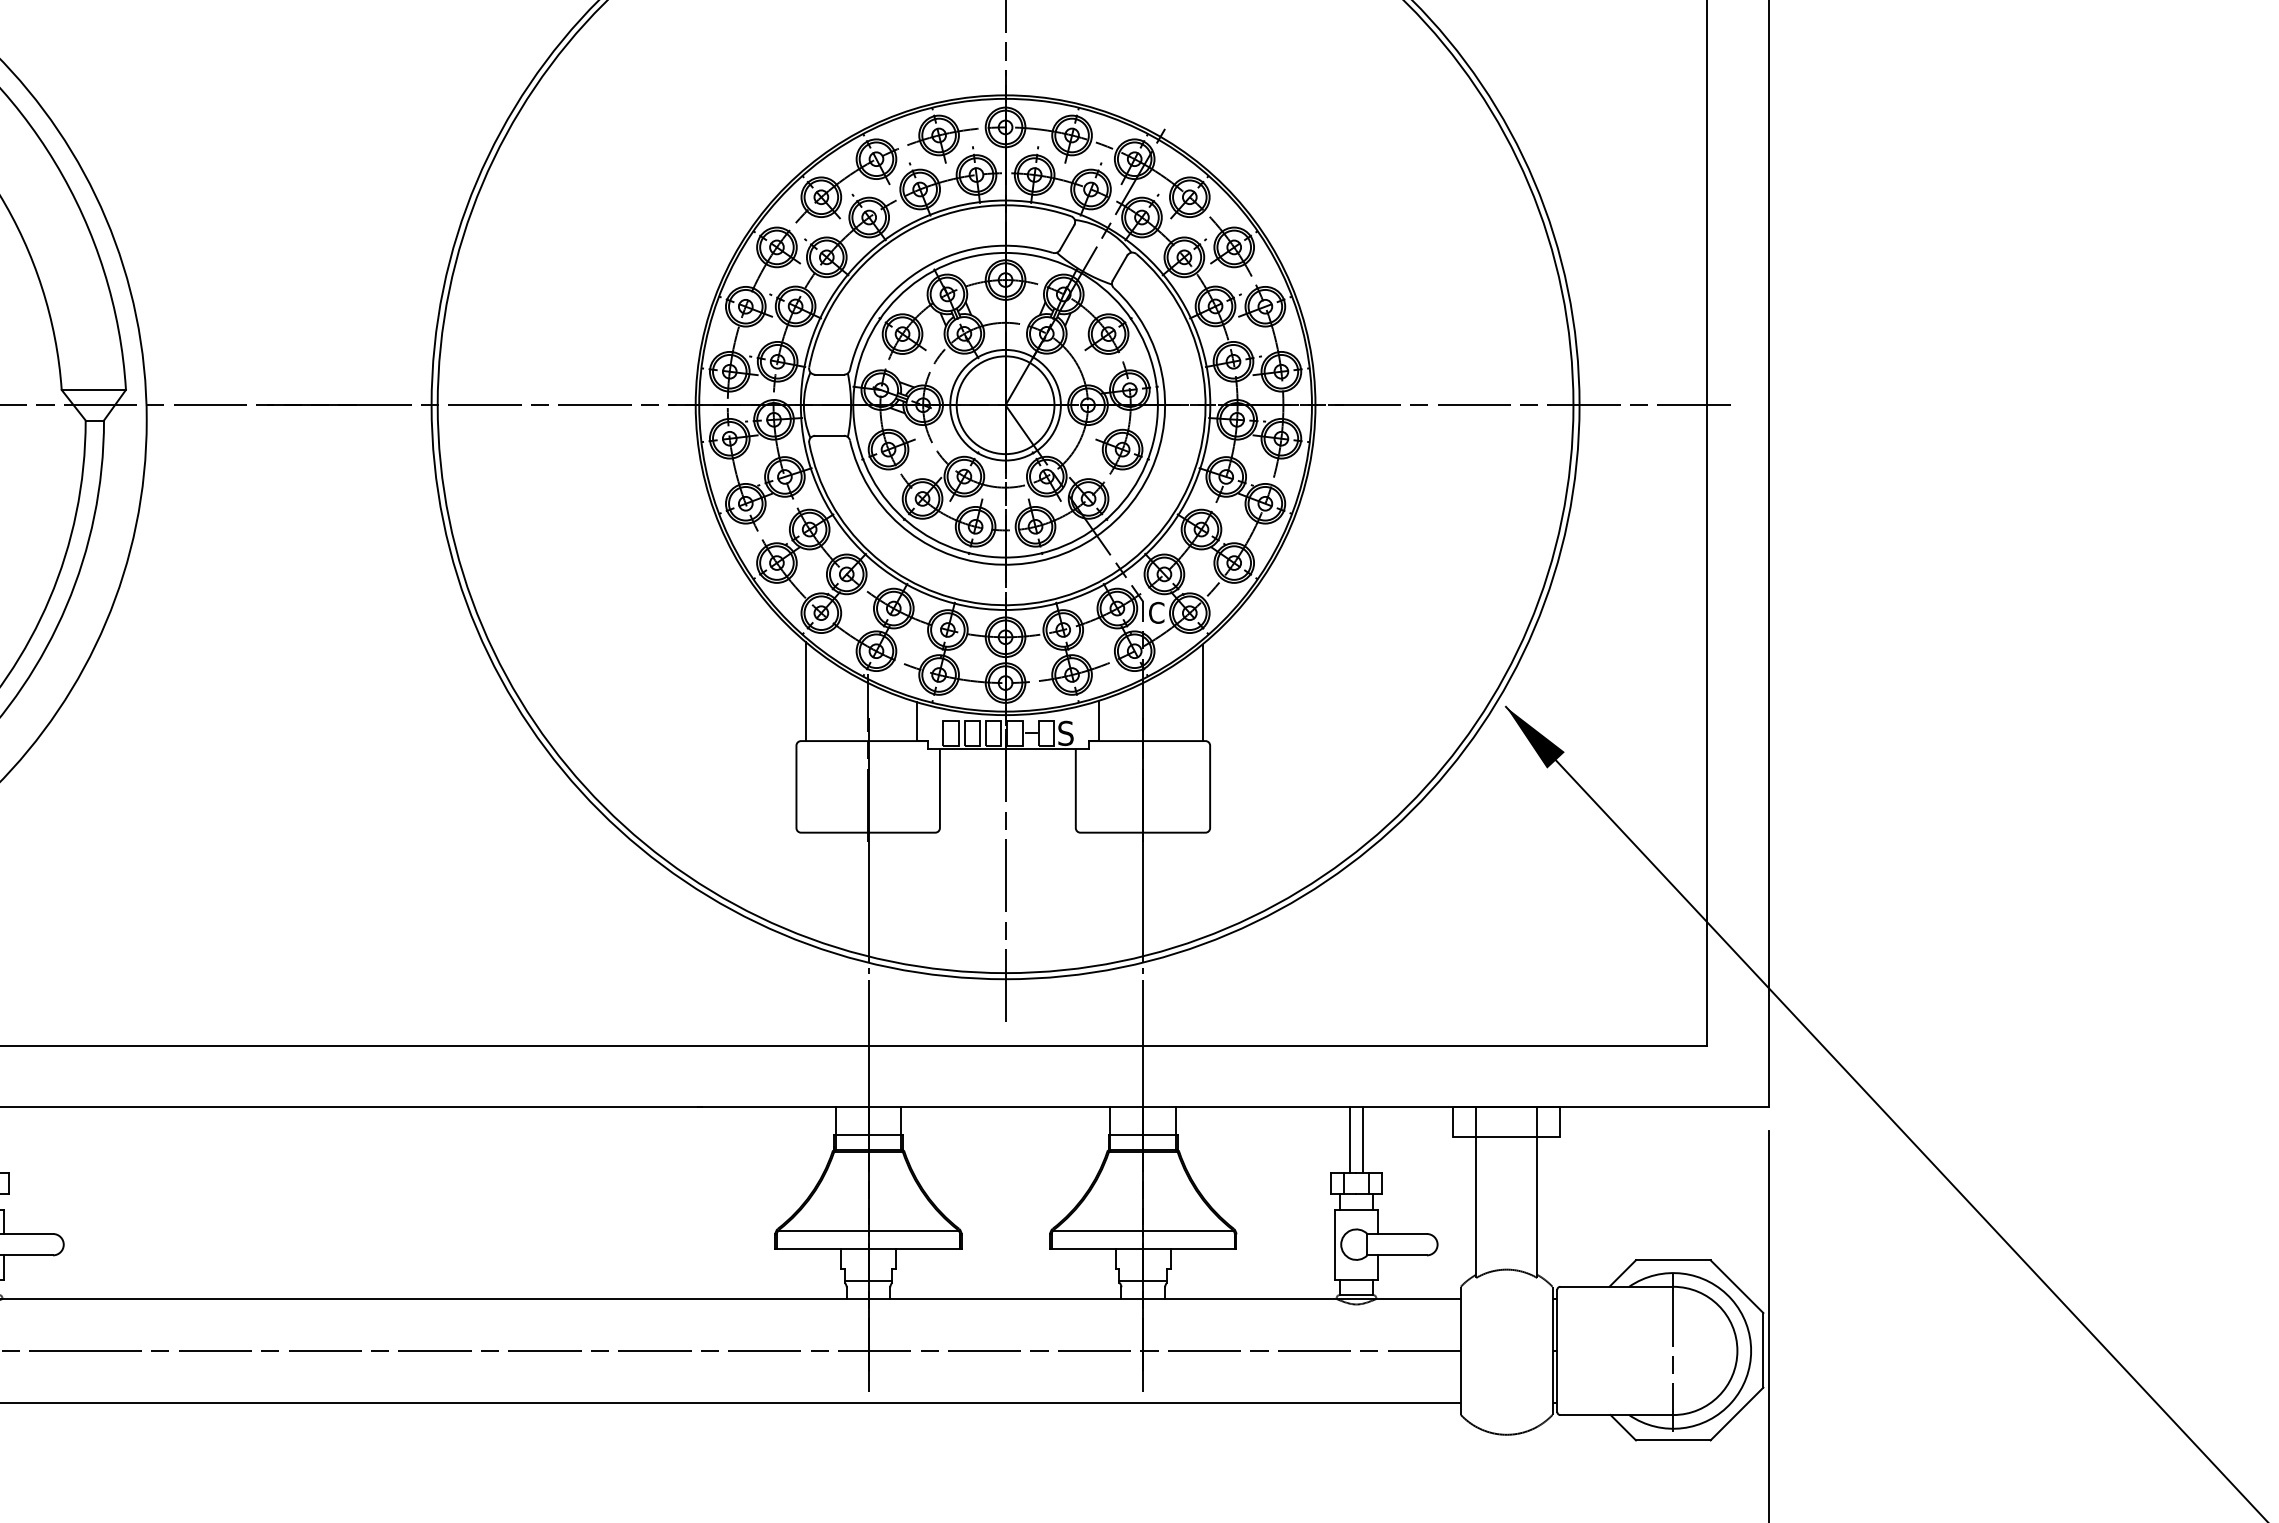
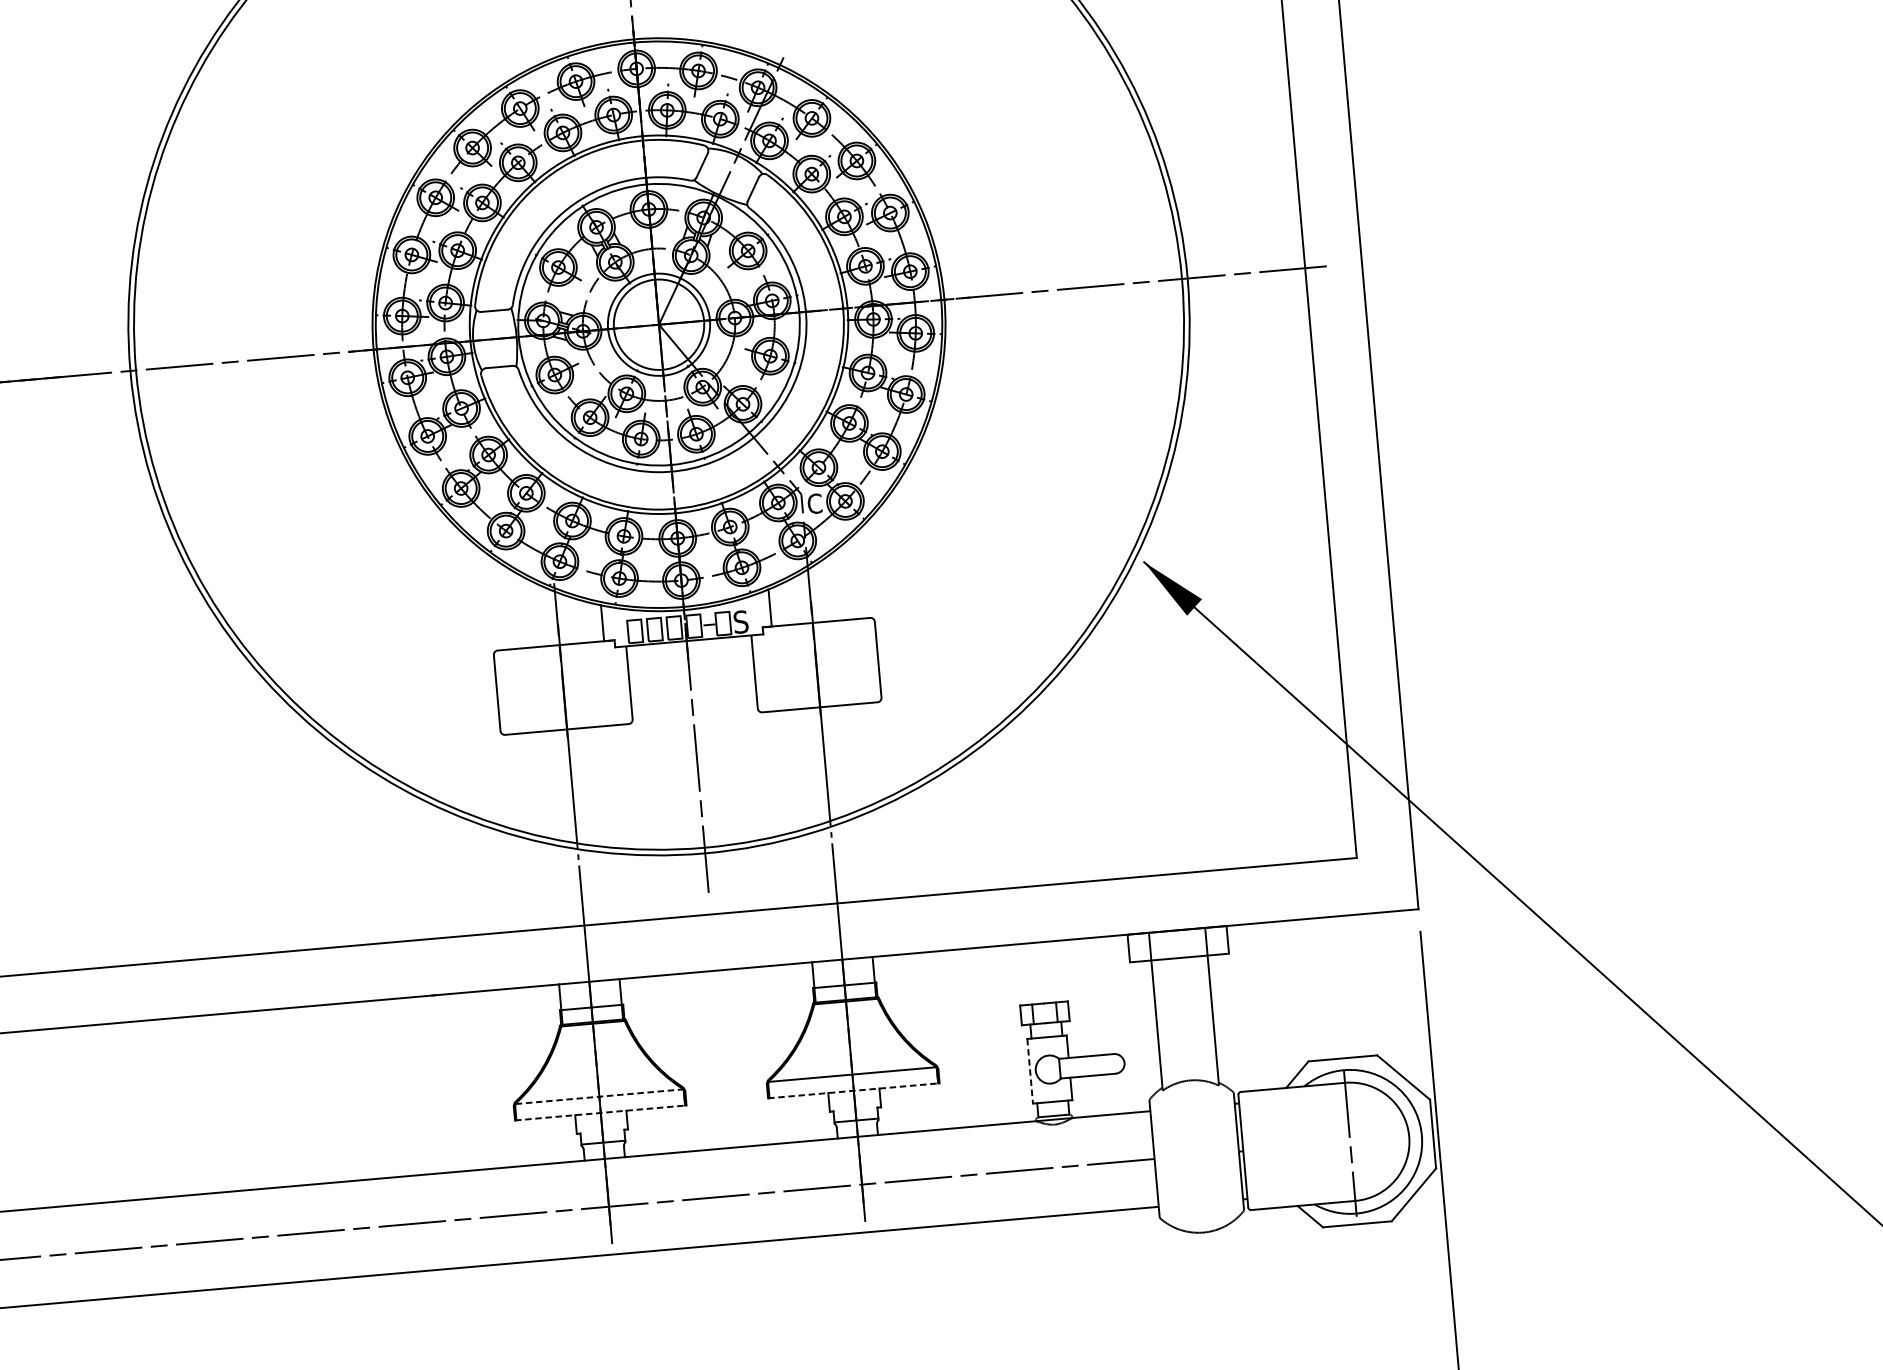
line: (805, 691) -> (497, 604), removed
line: (1202, 692) -> (863, 573), removed
line: (1350, 1139) -> (1035, 973), removed
line: (1362, 1139) -> (1046, 972), removed
line: (868, 1231) -> (599, 1096), solid -> dashed
line: (1335, 1245) -> (1030, 1072), solid -> dashed
line: (869, 1249) -> (601, 1113), solid -> dashed
line: (1143, 1249) -> (854, 1091), solid -> dashed

